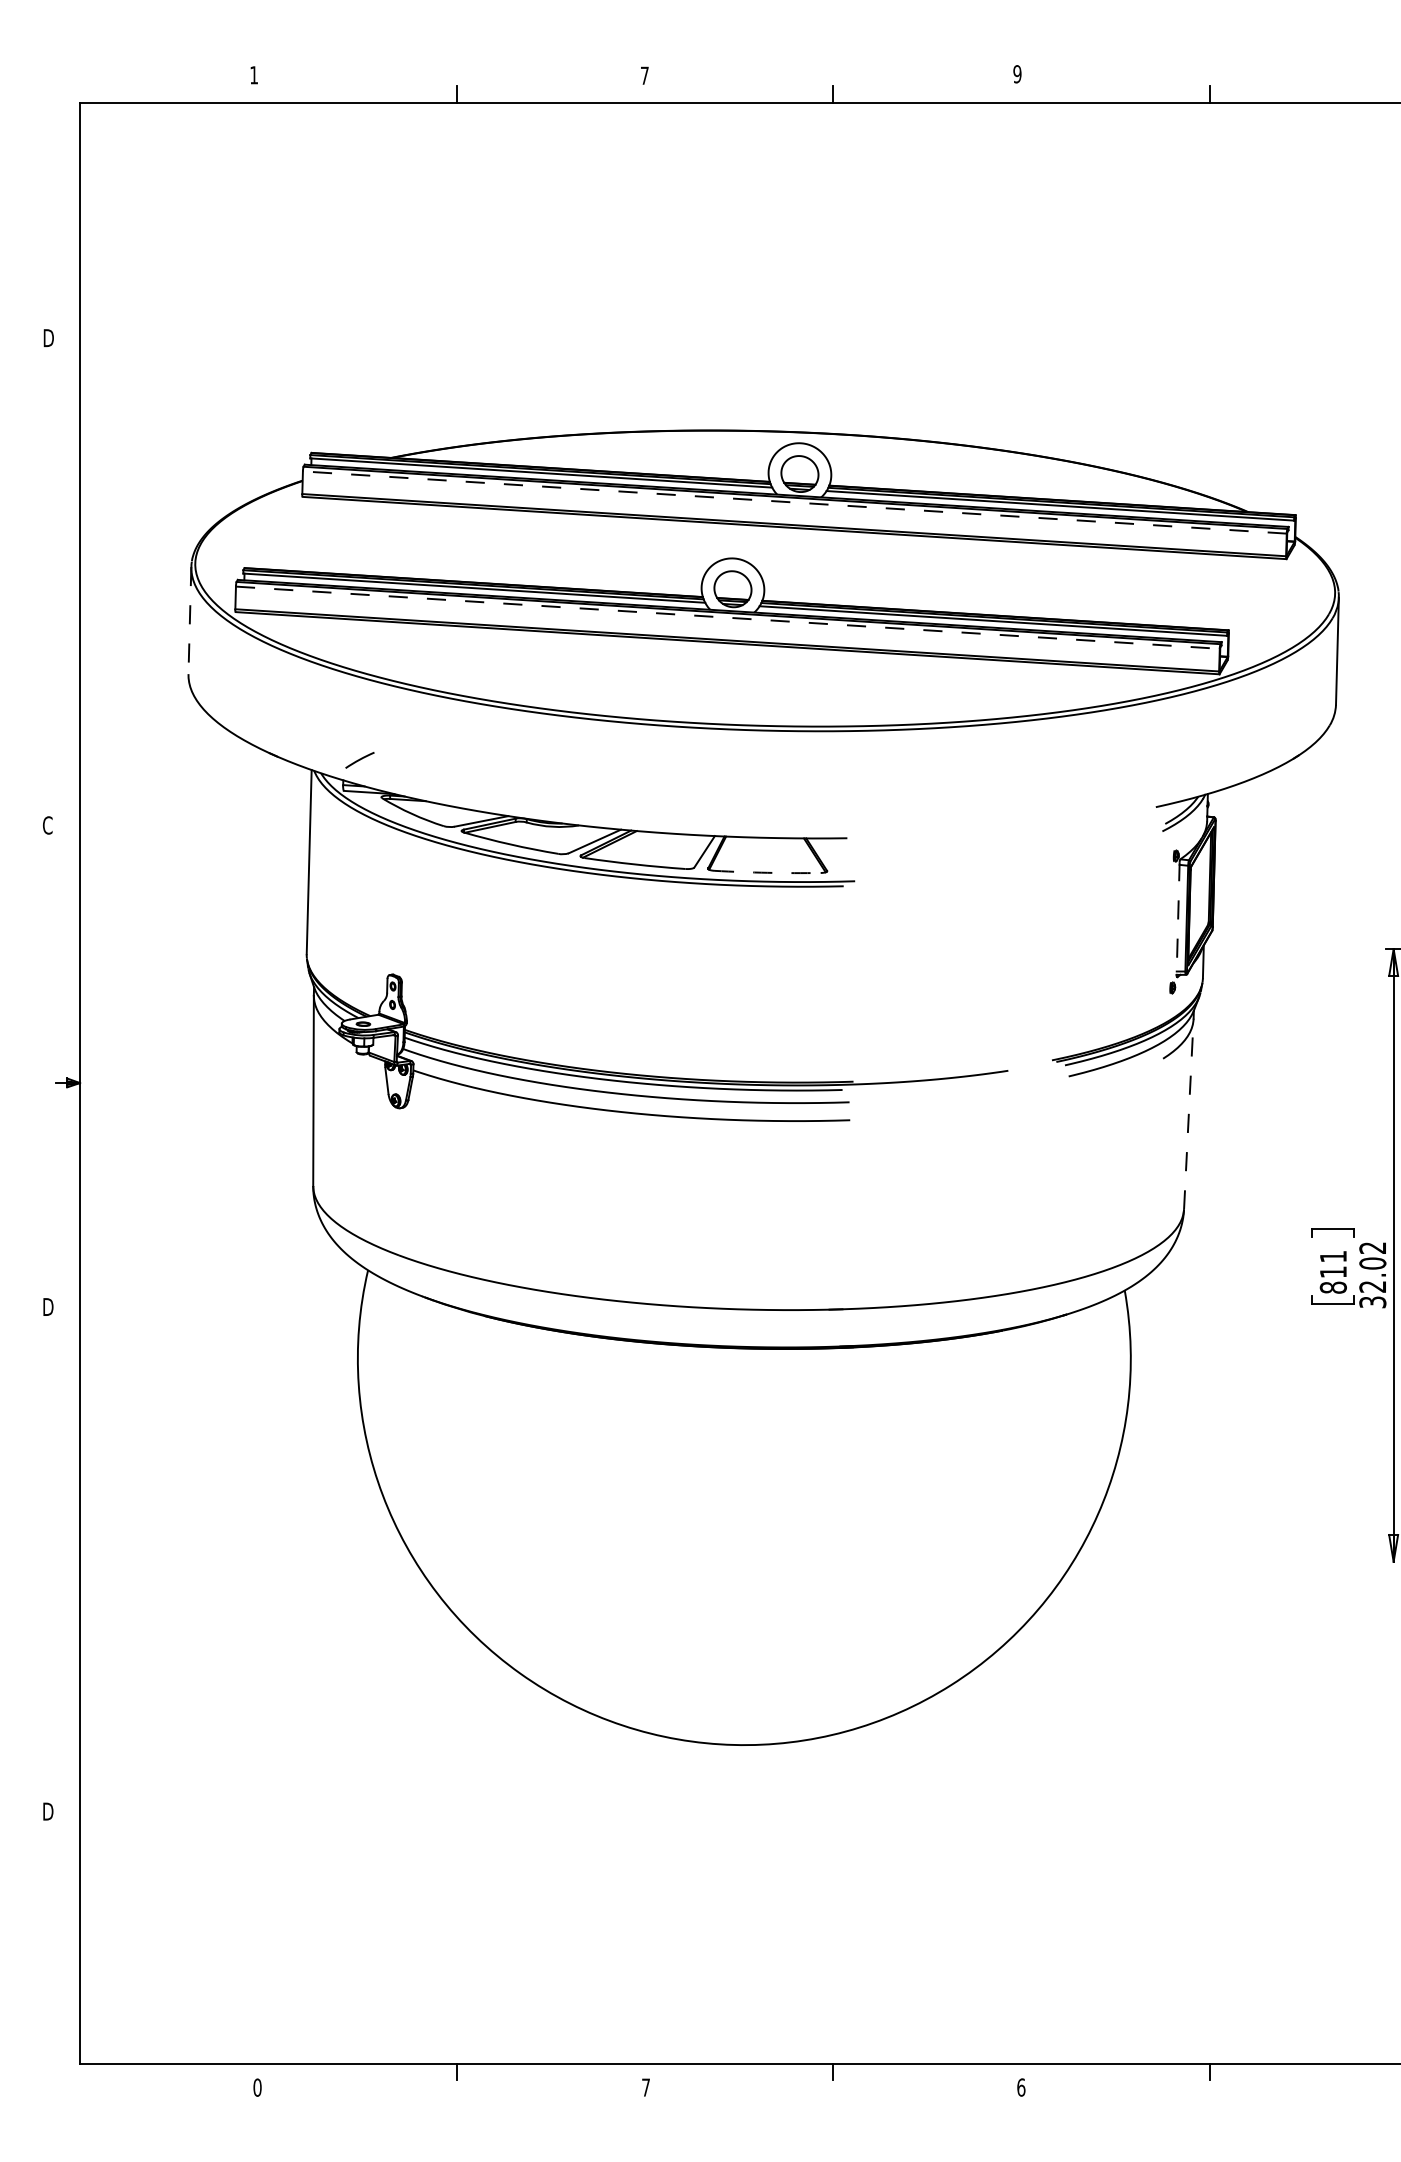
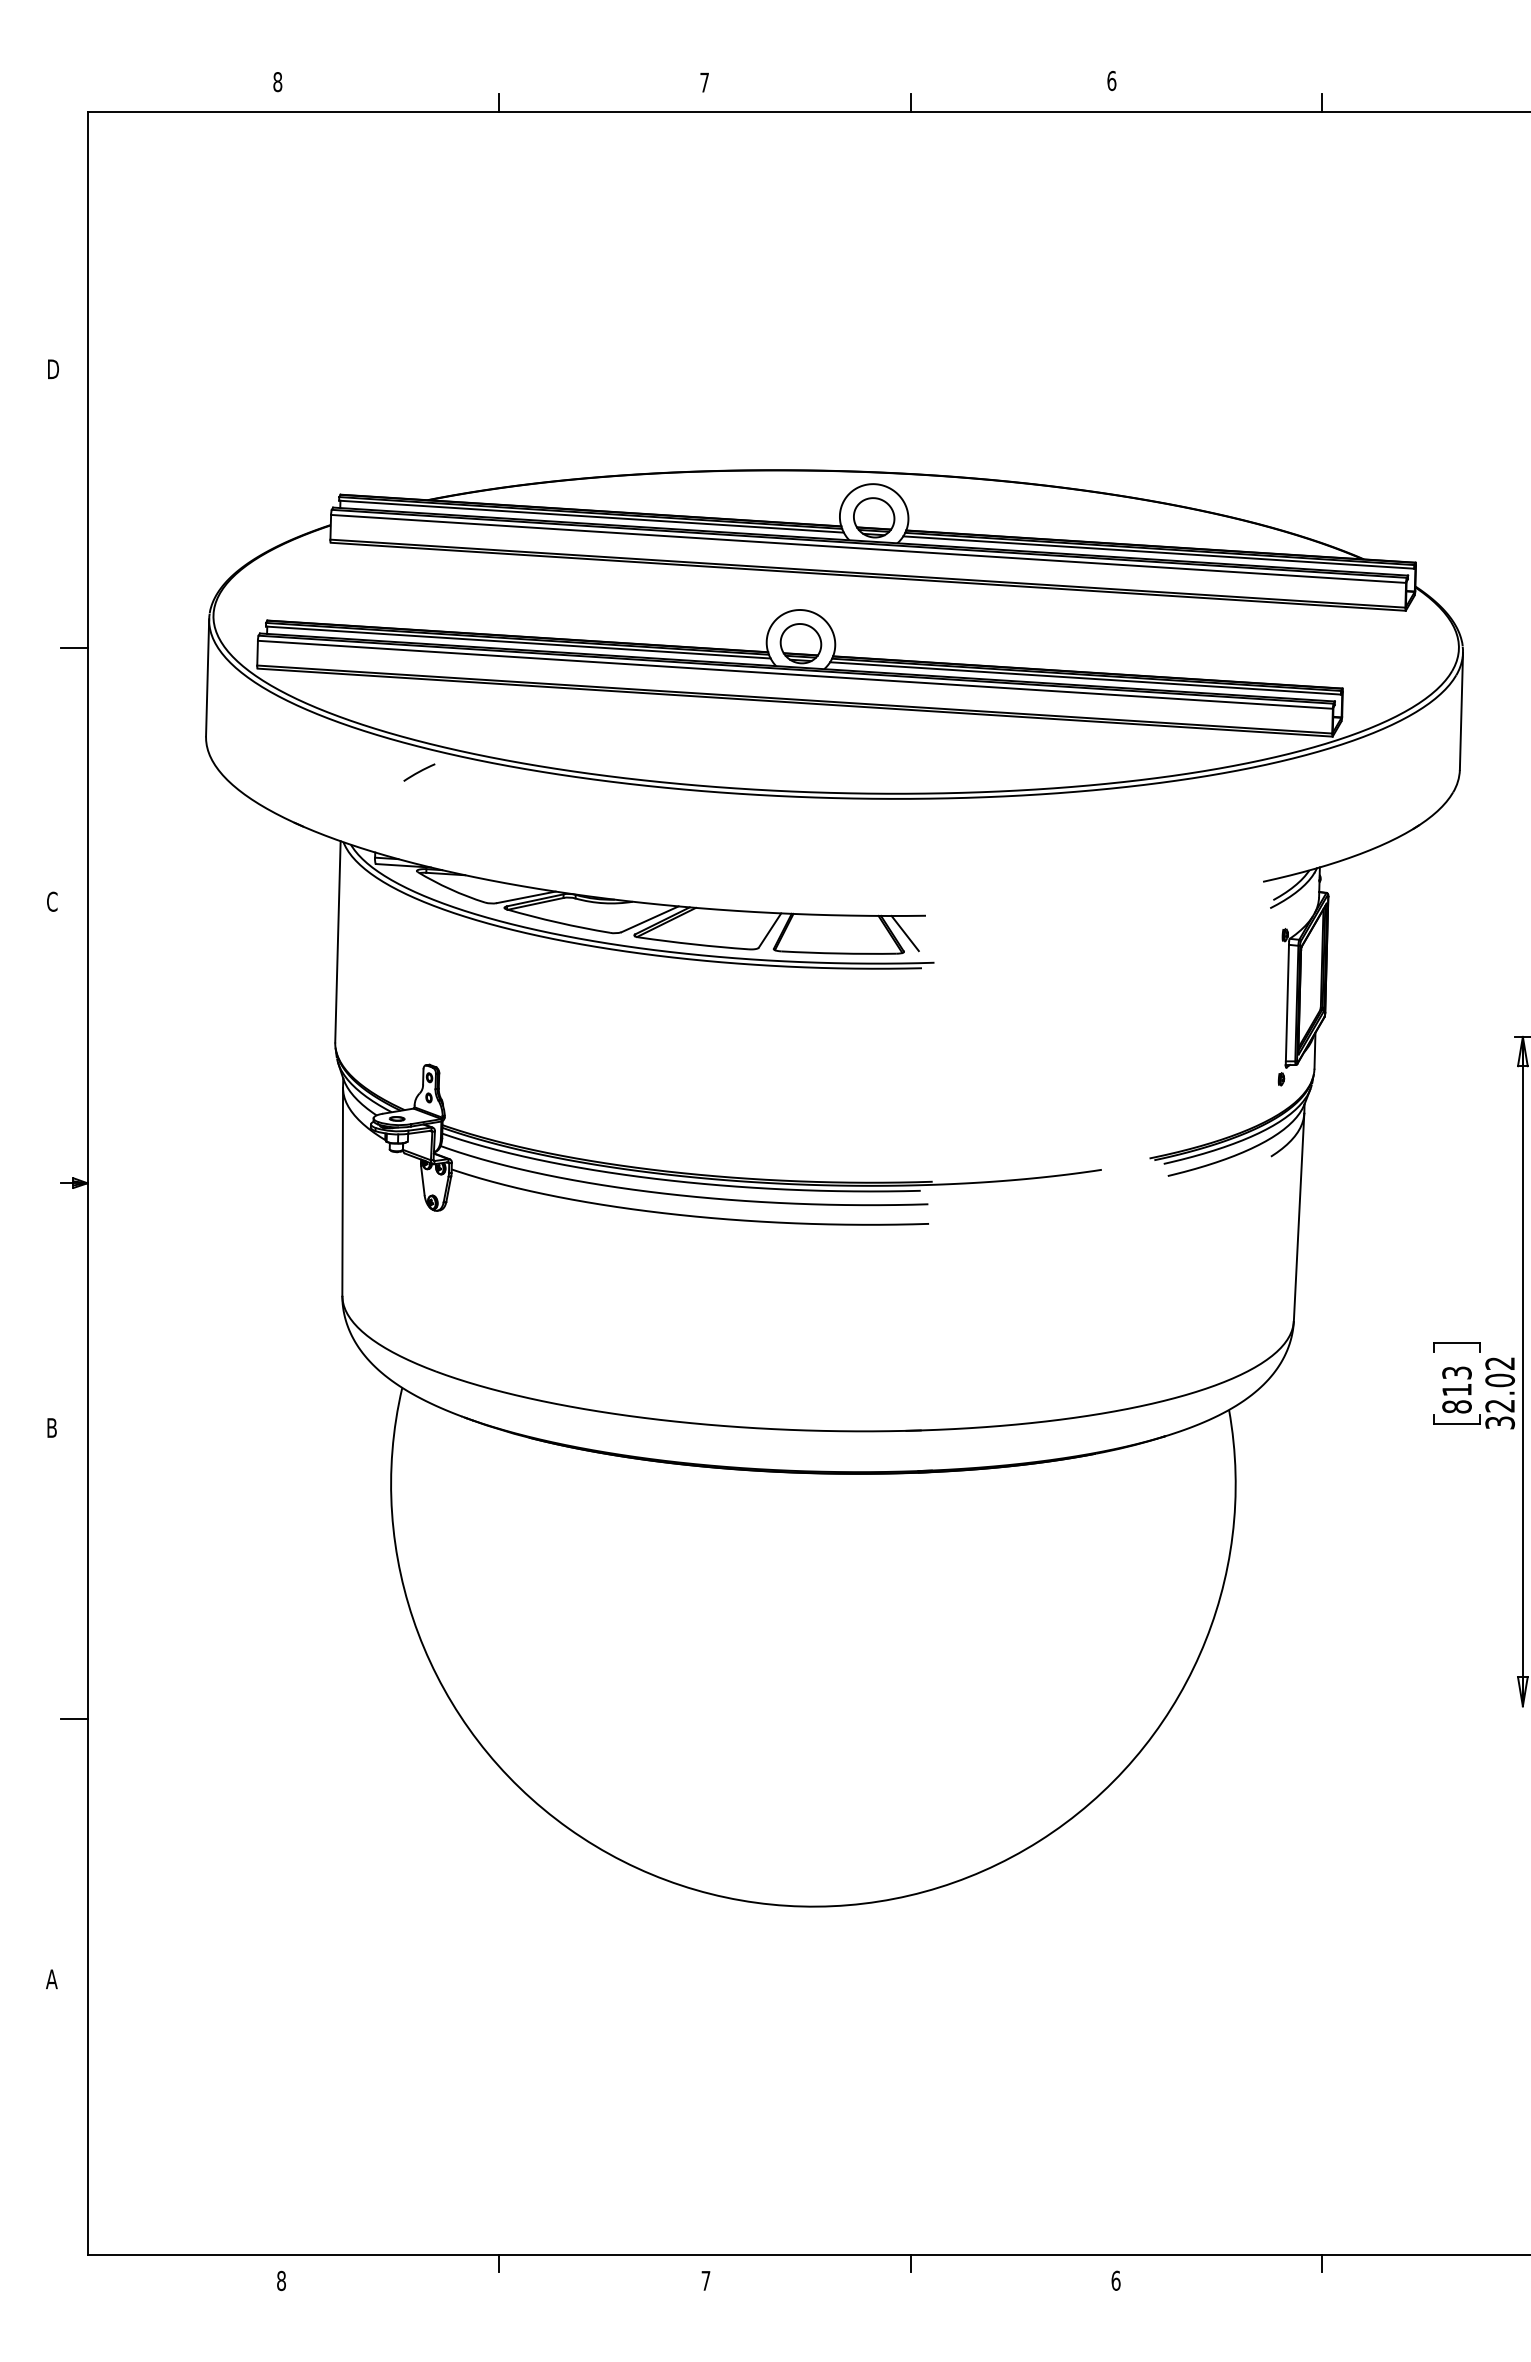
text: (1017, 73) -> (1111, 80), 9 -> 6
text: (253, 75) -> (277, 82), 1 -> 8
line: (794, 502) -> (868, 548), dashed -> solid
line: (68, 592) -> (74, 647), added
line: (727, 617) -> (795, 674), dashed -> solid
line: (189, 620) -> (207, 677), dashed -> solid
line: (360, 760) -> (419, 772), moved
line: (827, 854) -> (904, 933), added
arc: (768, 872) -> (839, 953), dashed -> solid
line: (1178, 918) -> (1287, 1003), dashed -> solid
line: (1189, 1114) -> (1299, 1217), dashed -> solid
text: (1332, 1256) -> (1456, 1372), 811 -> 813
text: (48, 1306) -> (53, 1427), D -> B
line: (68, 1572) -> (74, 1718), added
text: (47, 1811) -> (52, 1979), D -> A
text: (257, 2087) -> (281, 2280), 0 -> 8

